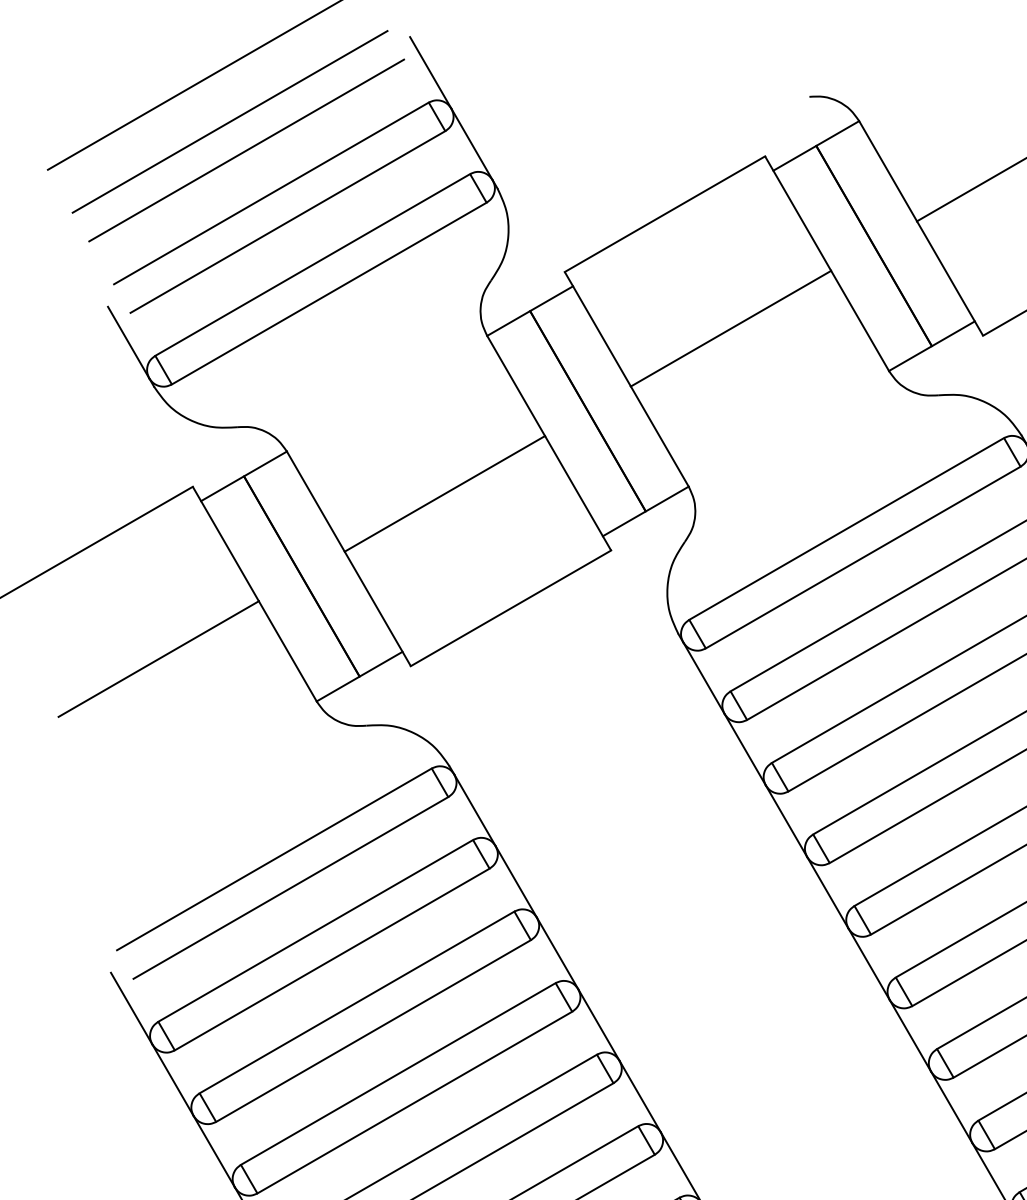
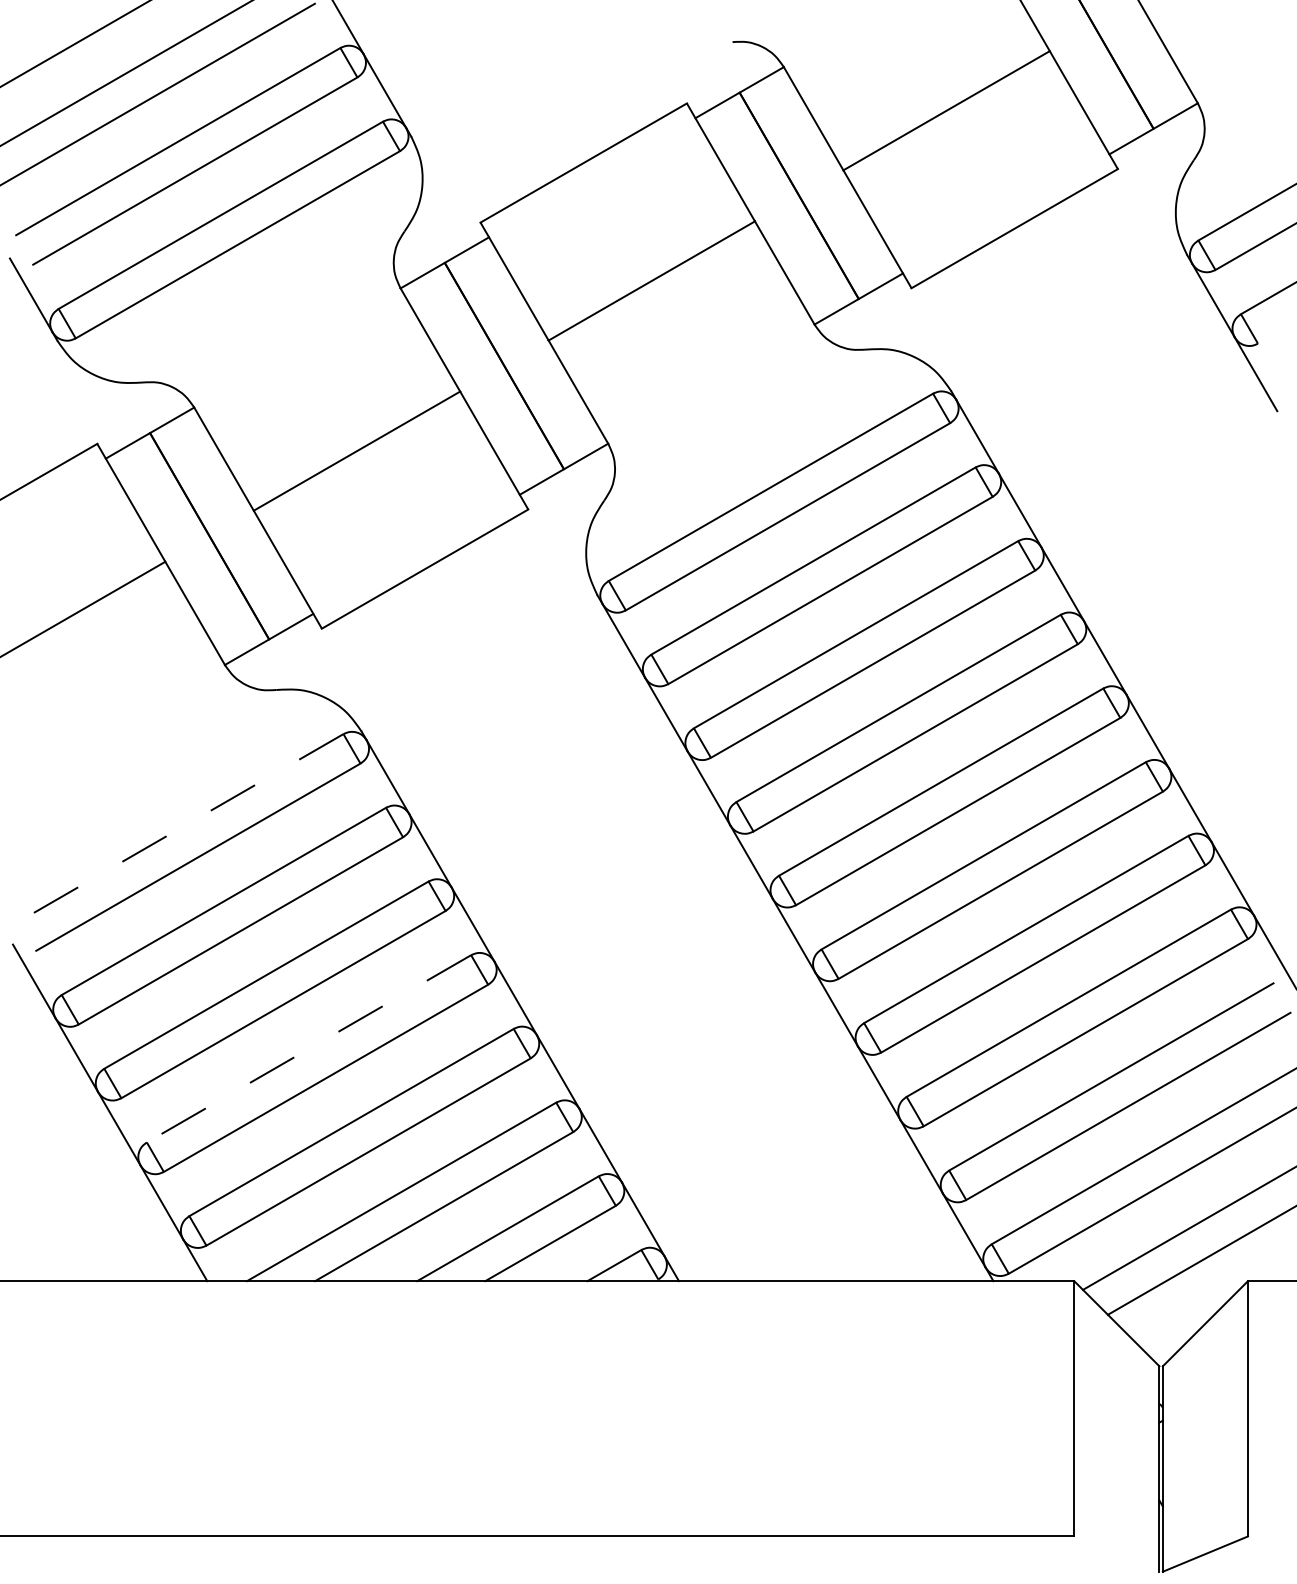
line: (273, 860) -> (180, 828), solid -> dashed
line: (397, 1074) -> (308, 1049), solid -> dashed

